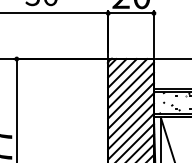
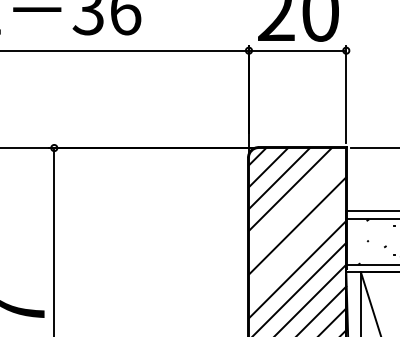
line: (130, 85) -> (296, 204), removed
line: (130, 105) -> (296, 246), removed

